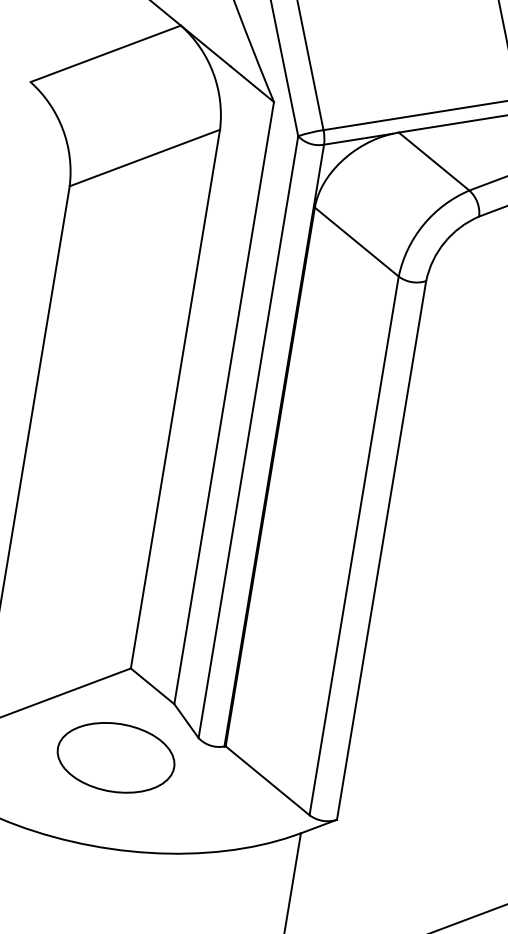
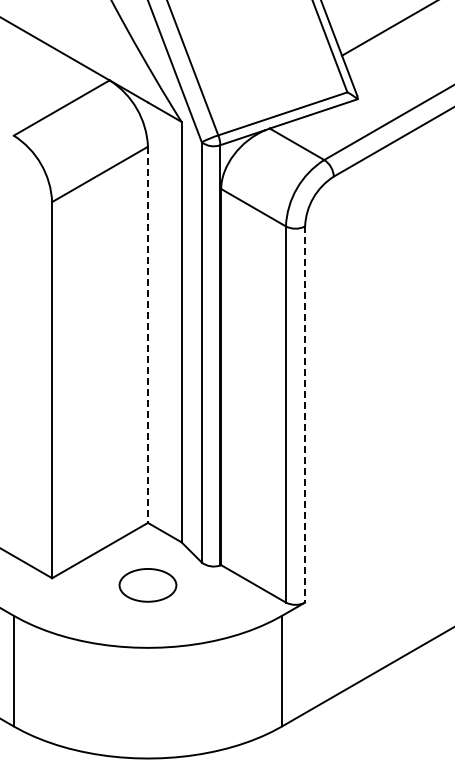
line: (174, 399) -> (147, 335), solid -> dashed
line: (382, 550) -> (305, 414), solid -> dashed
part: (115, 757) -> (147, 585), size x0.7

